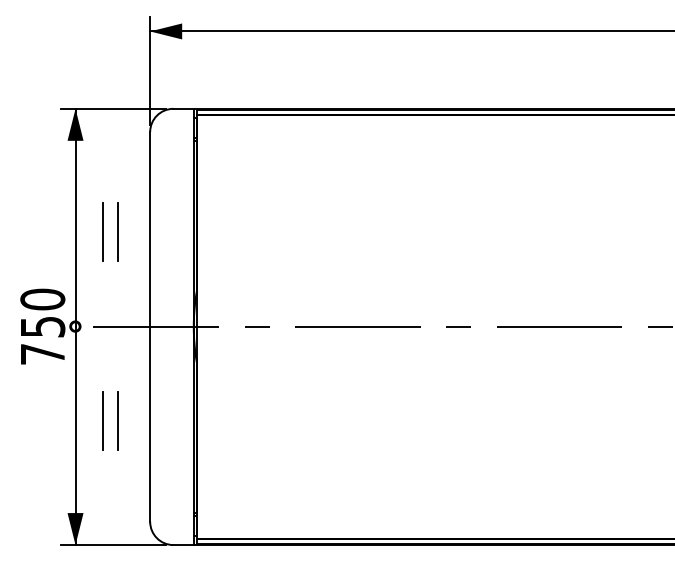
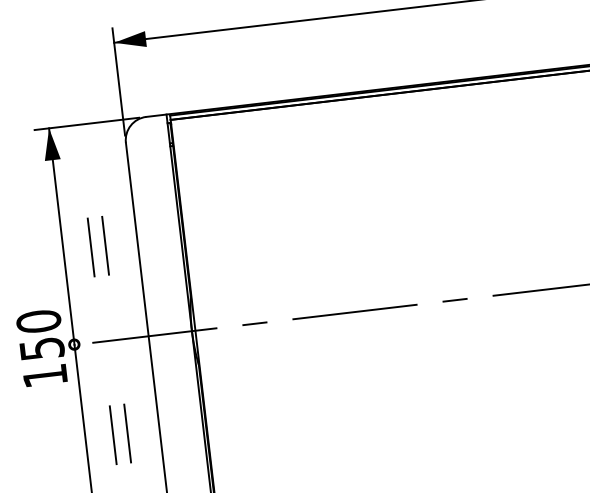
text: (42, 354) -> (44, 376), 750 -> 150

